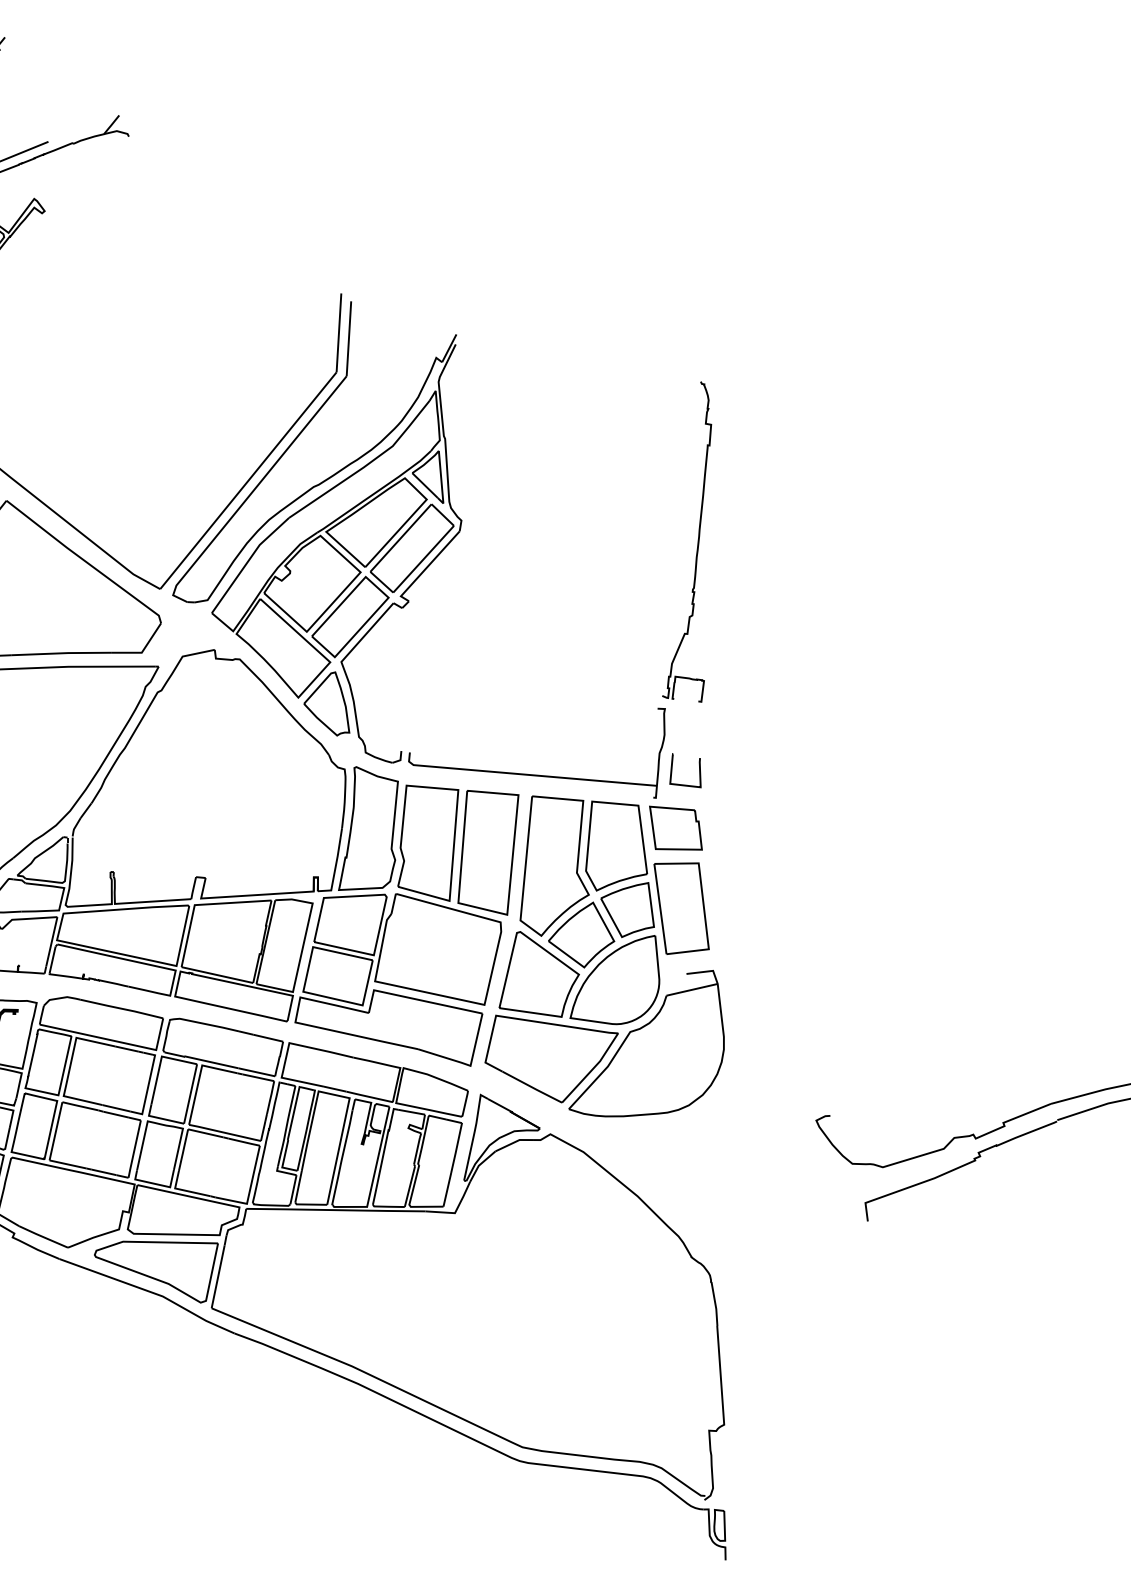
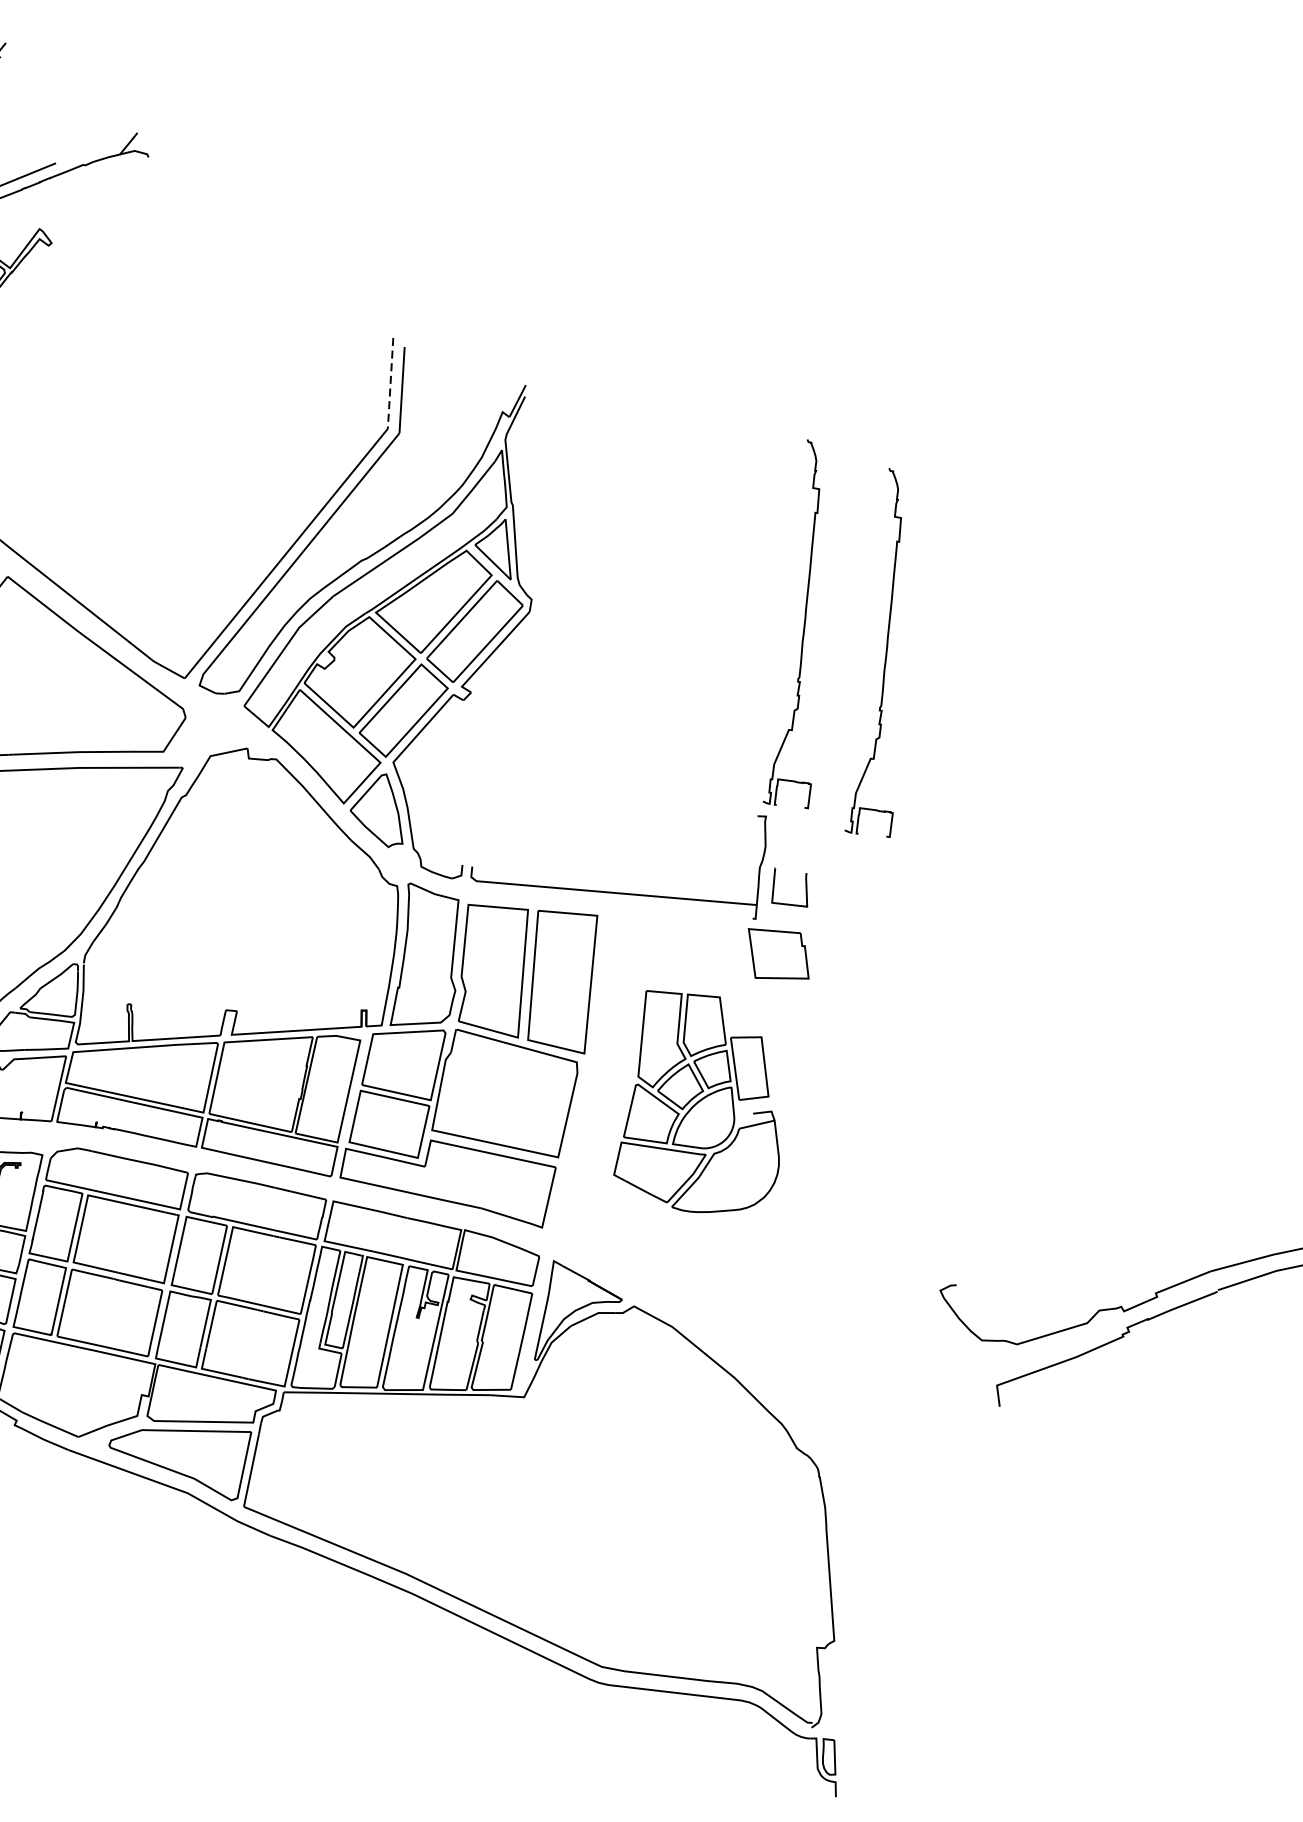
line: (338, 332) -> (390, 382), solid -> dashed
part: (768, 566) -> (885, 652), added
part: (604, 956) -> (696, 1101), size x0.6

